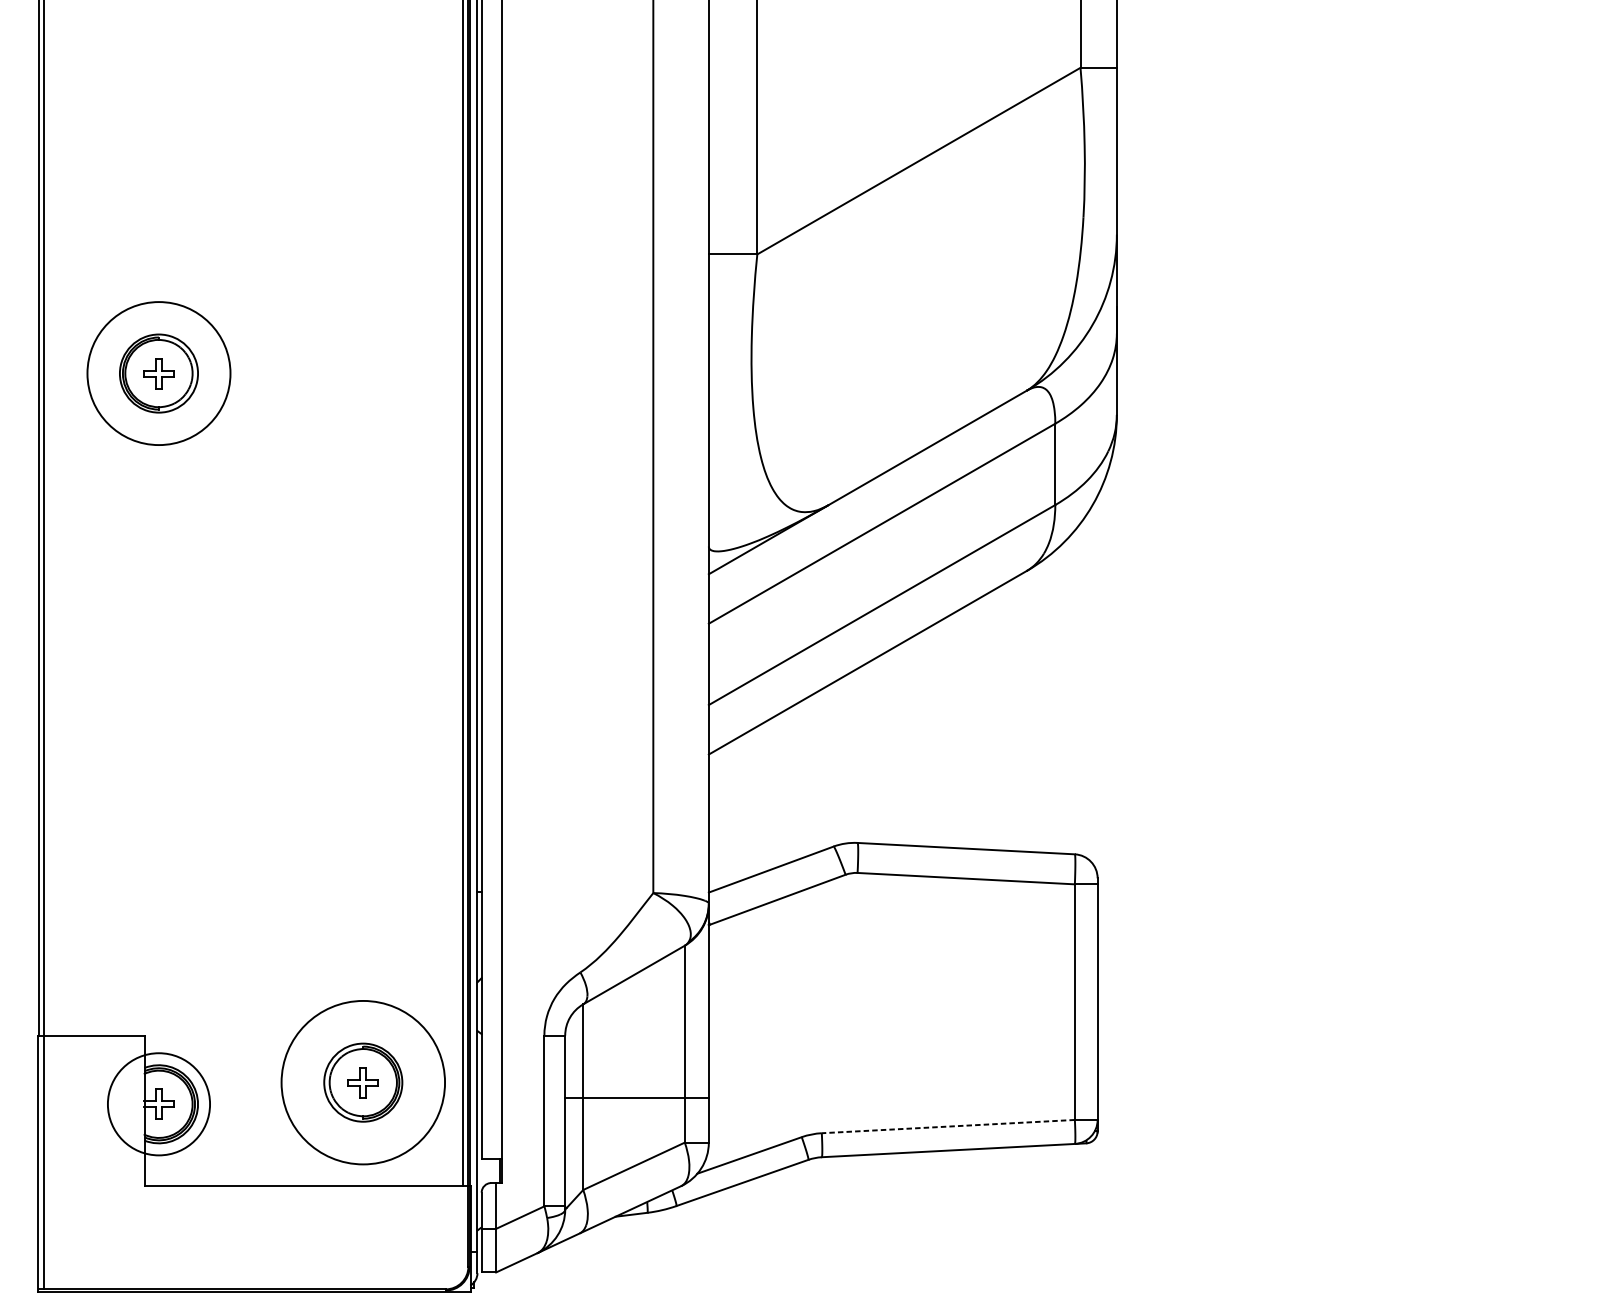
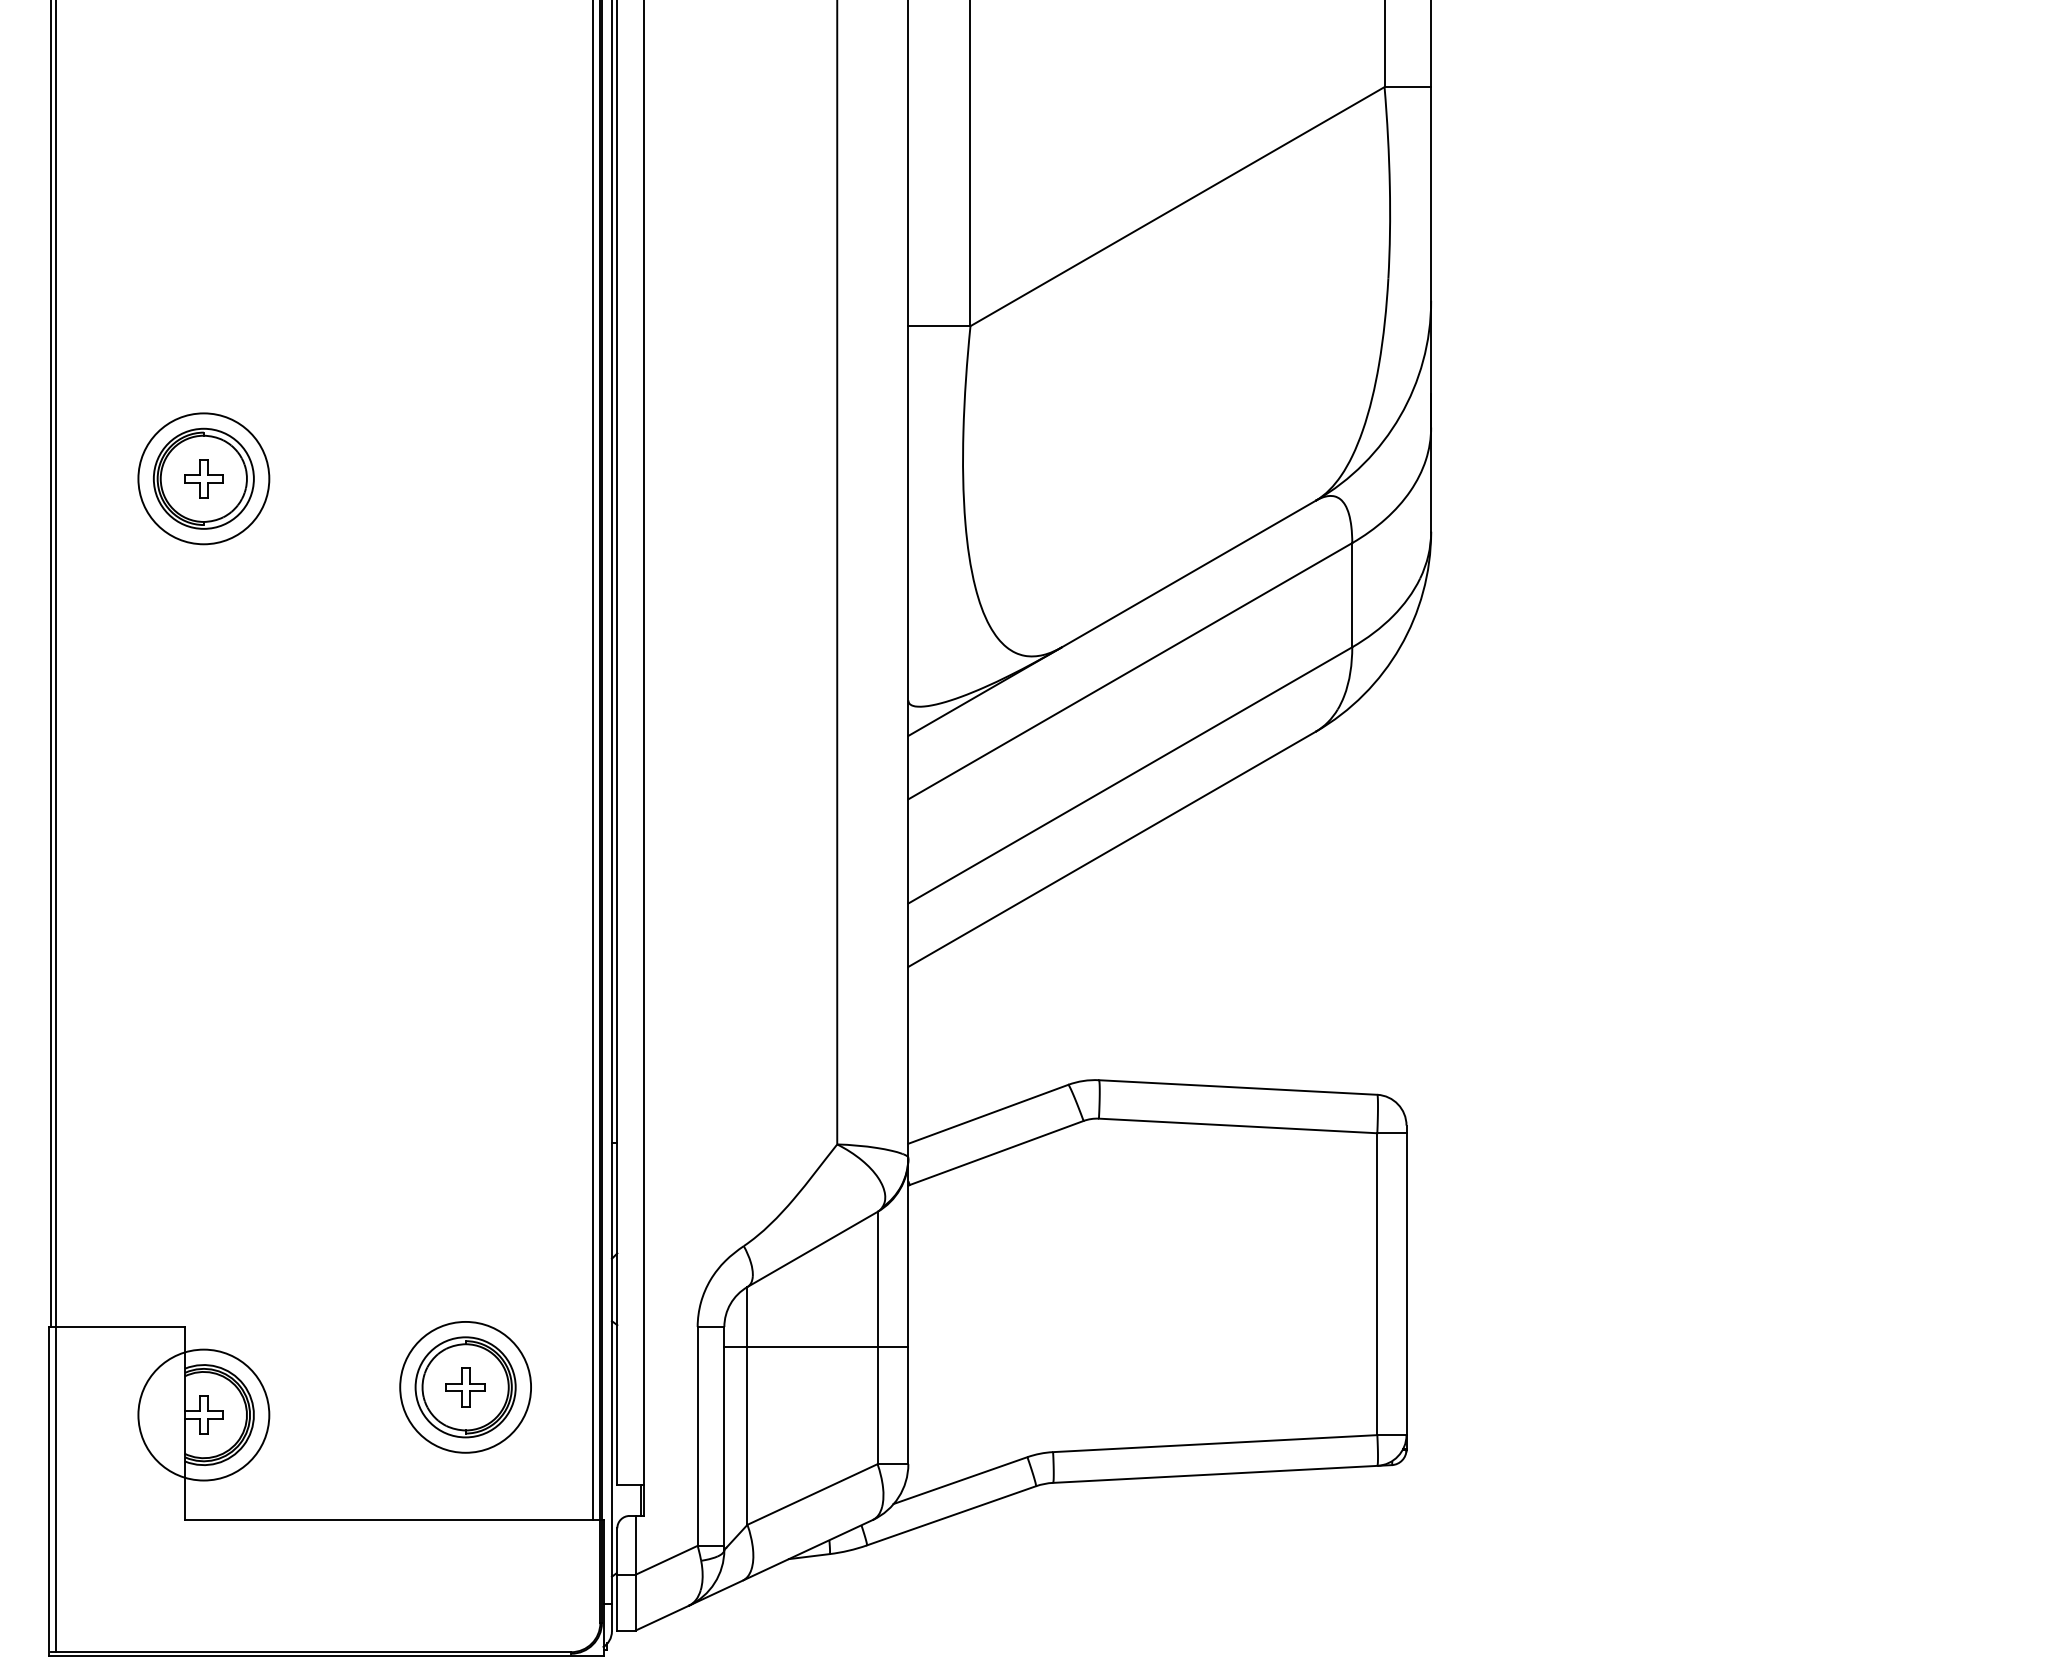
circle: (158, 373) -> (203, 478), size x0.71
circle: (363, 1082) -> (465, 1386), size x0.62
line: (637, 1097) -> (816, 1346), moved
line: (947, 1126) -> (1214, 1443), dashed -> solid

